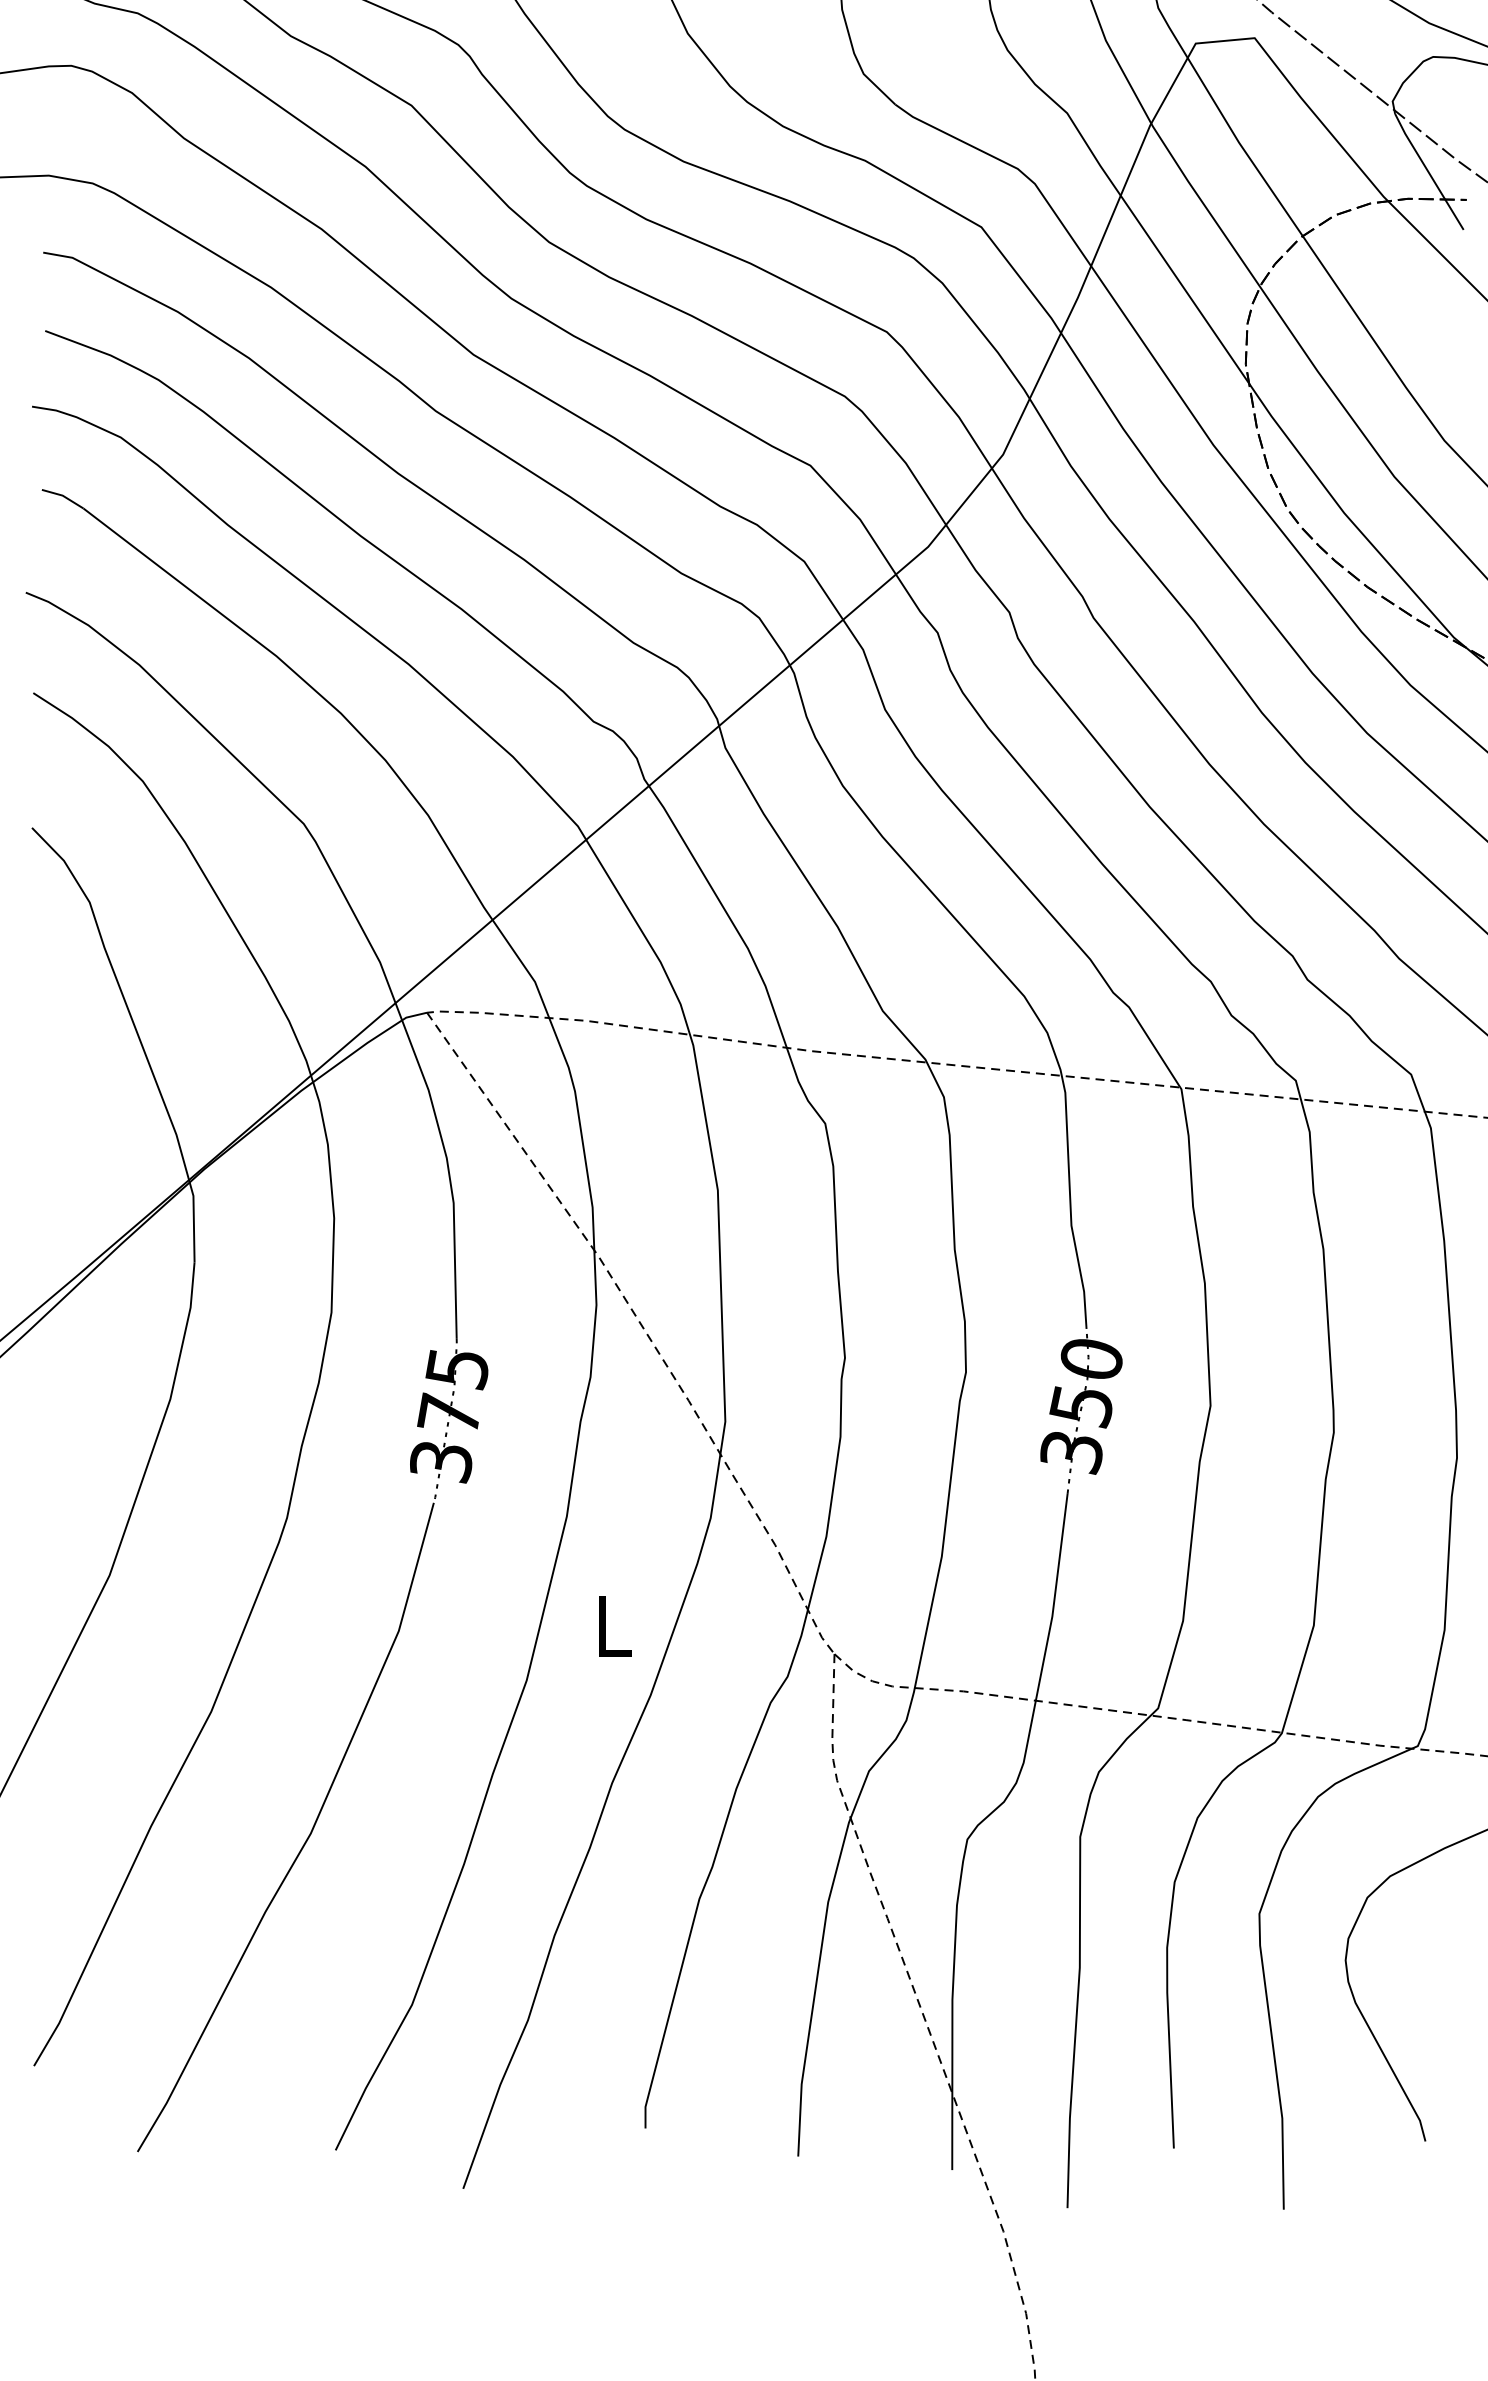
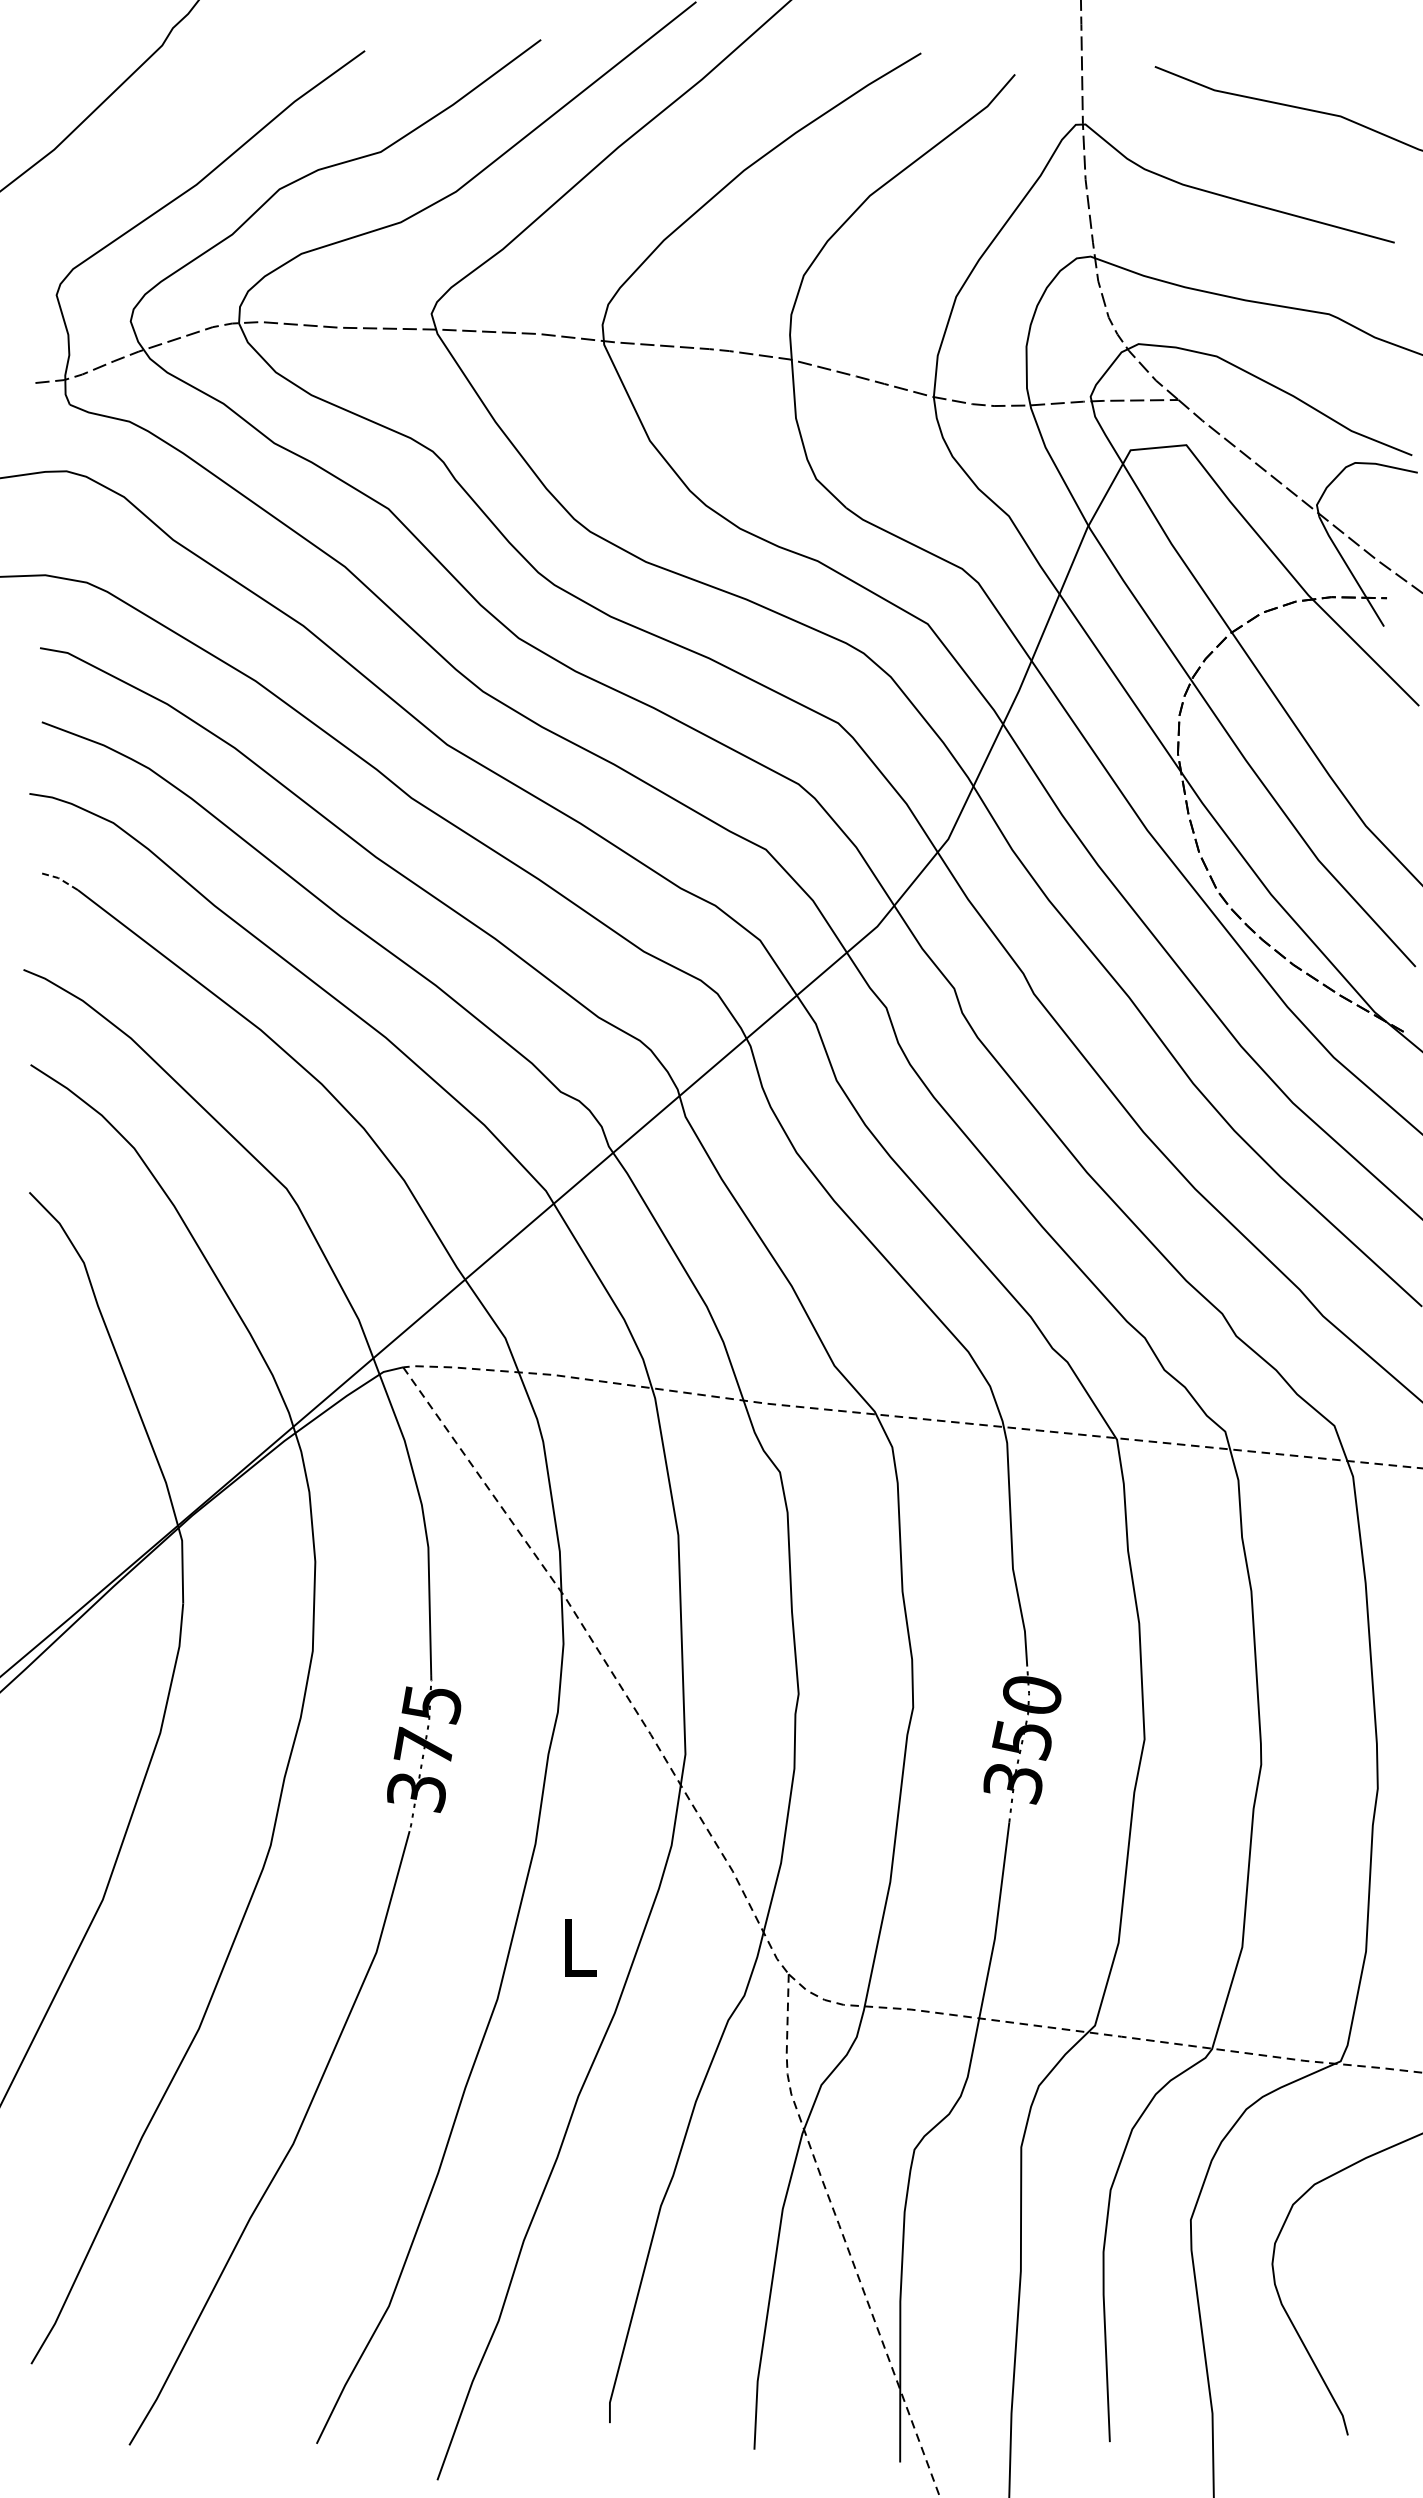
line: (63, 496) -> (59, 878), solid -> dashed

